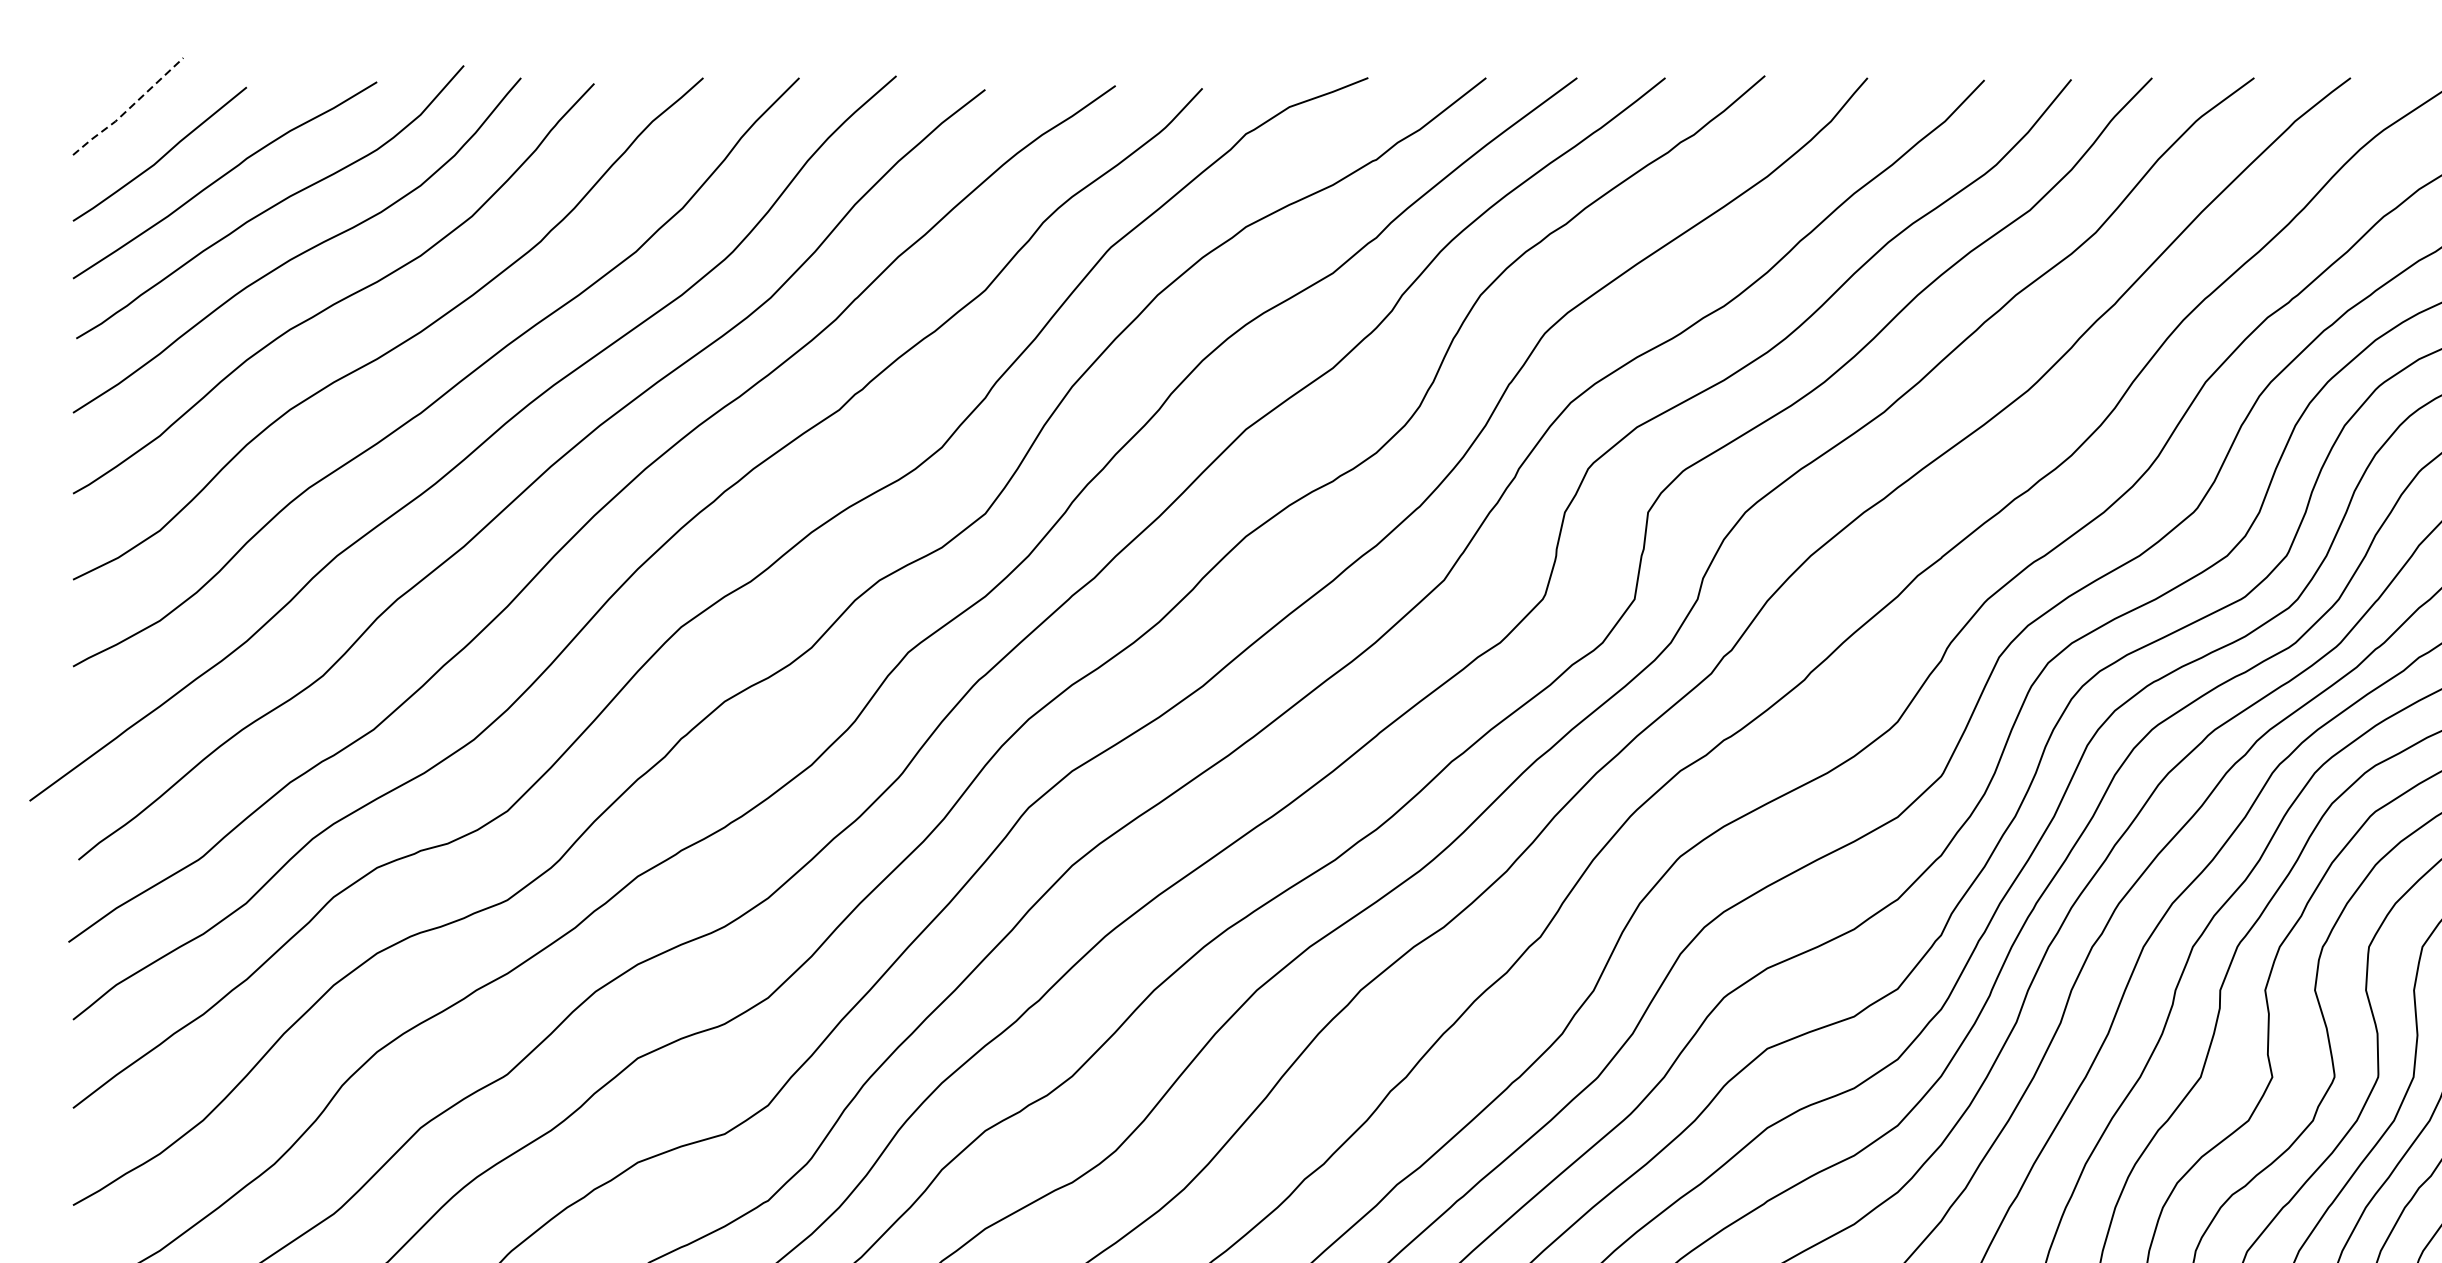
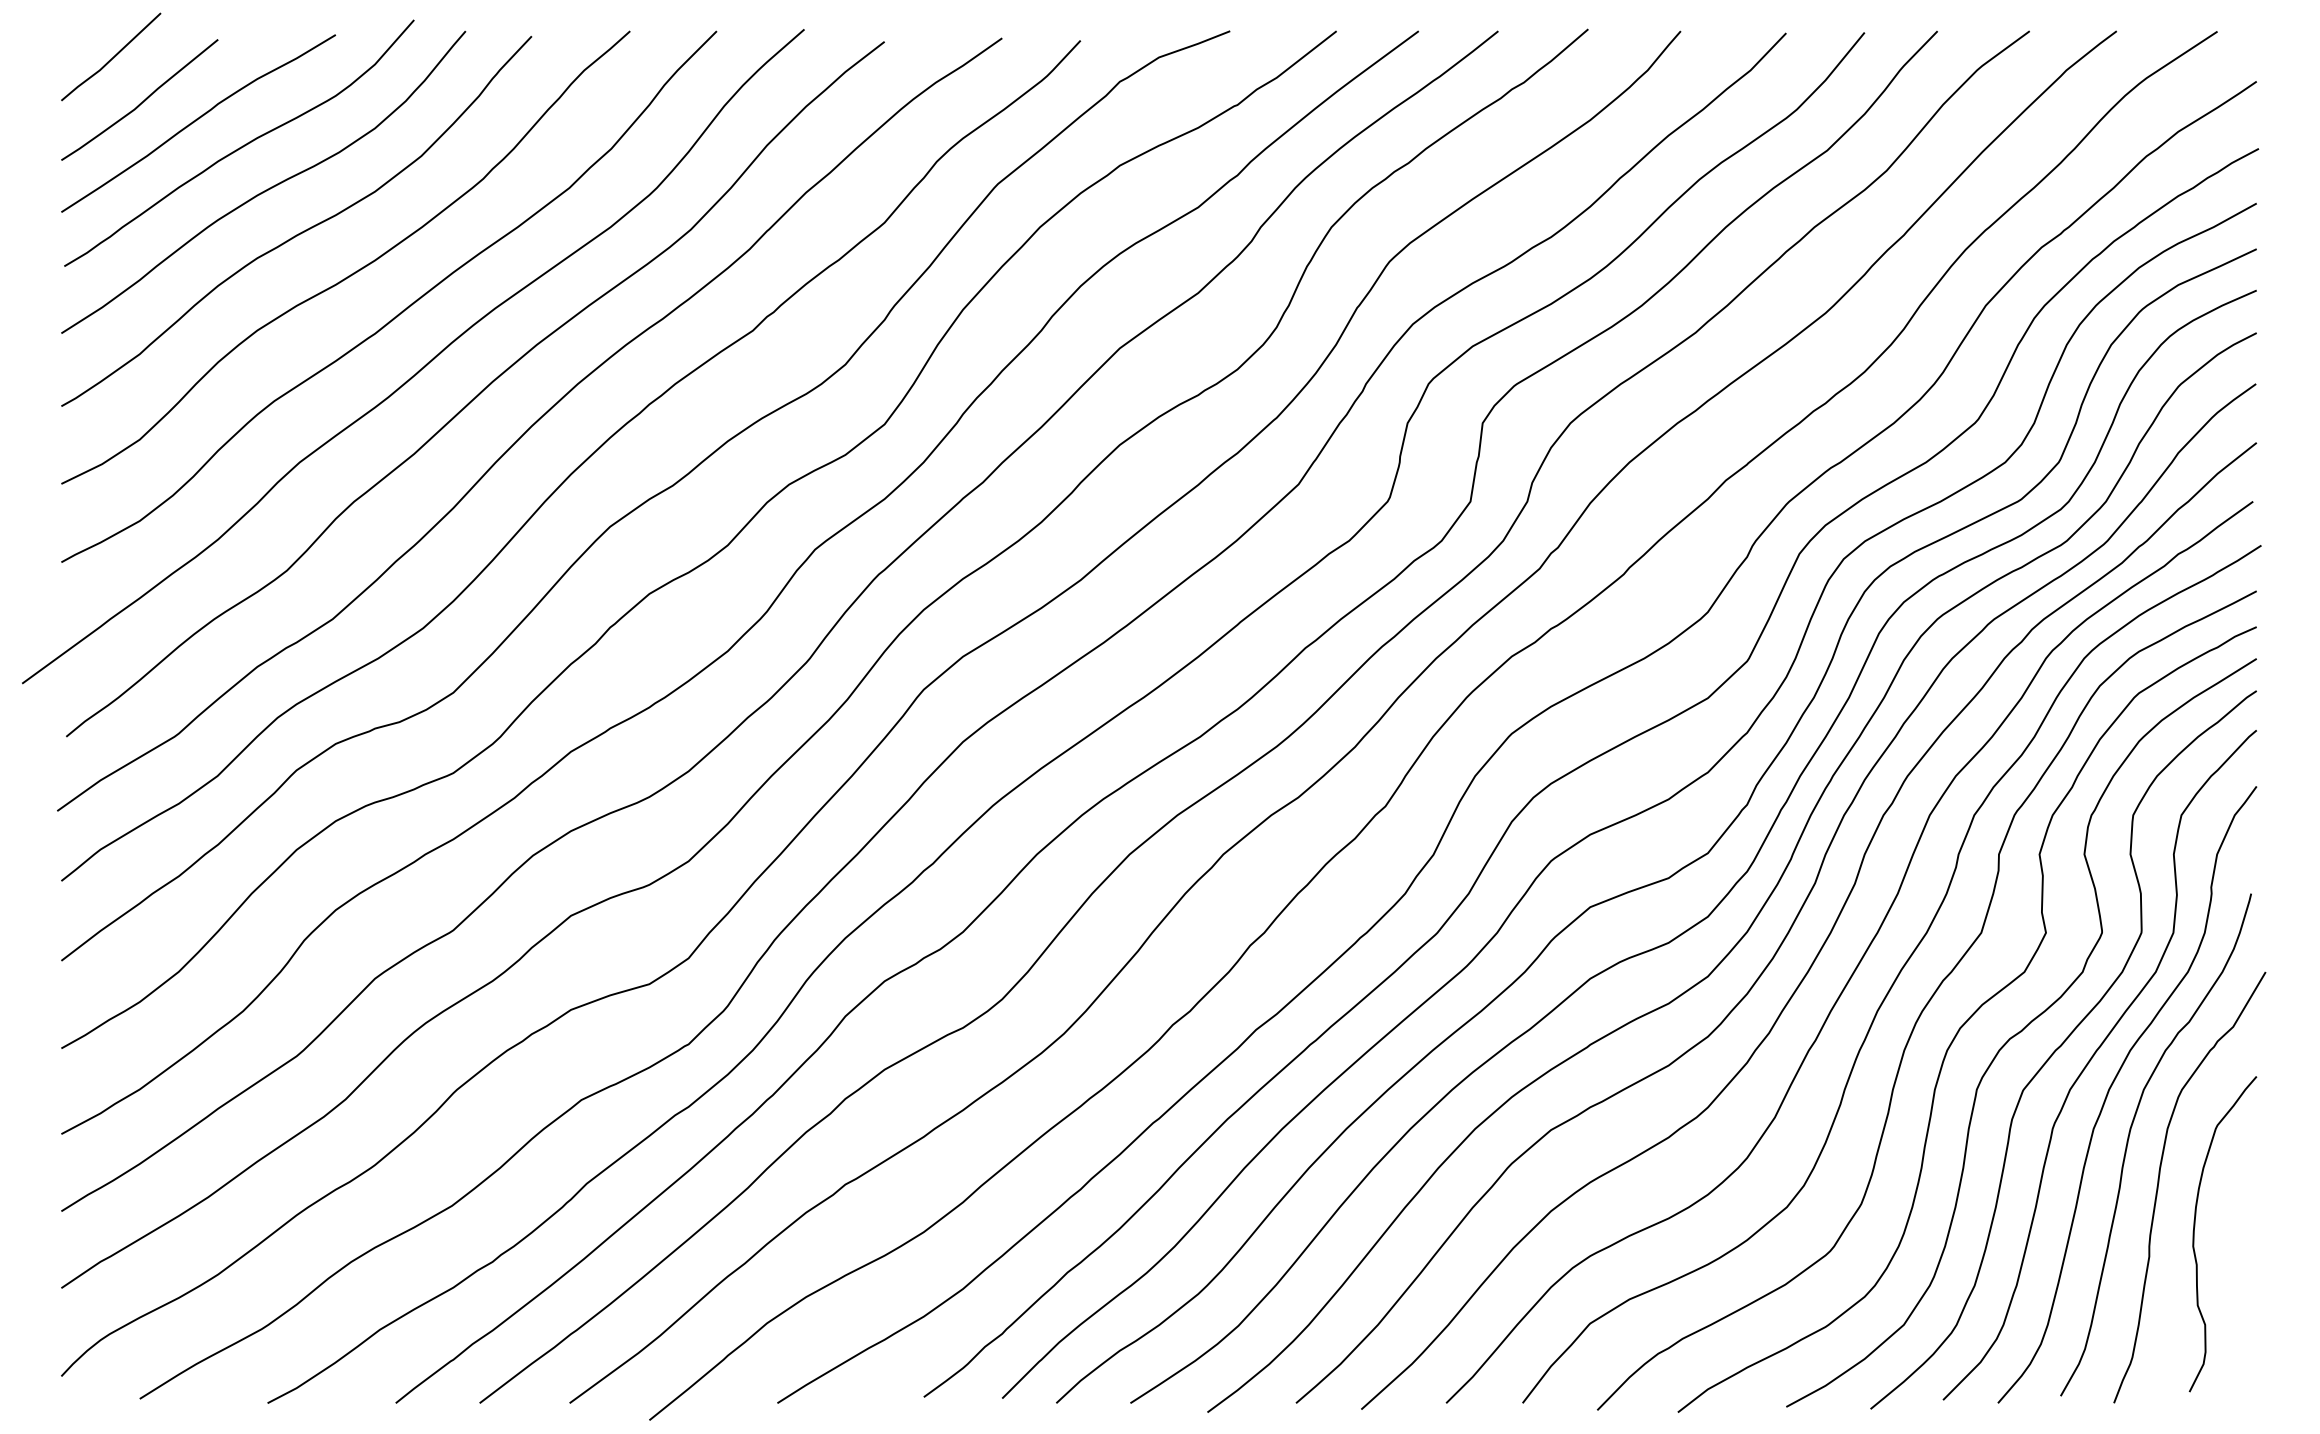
line: (128, 109) -> (111, 59), dashed -> solid

